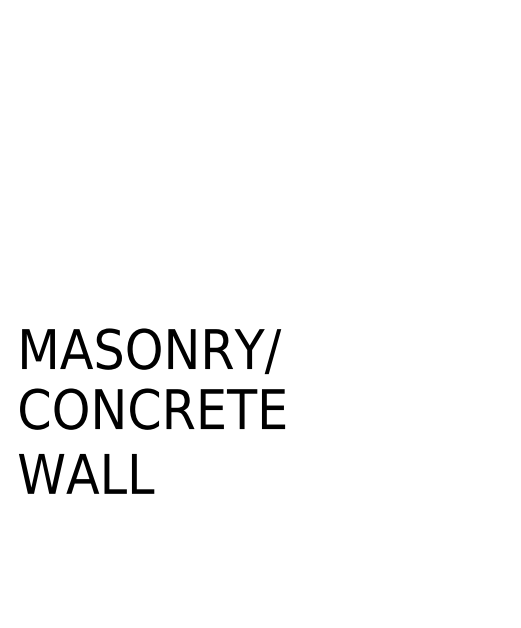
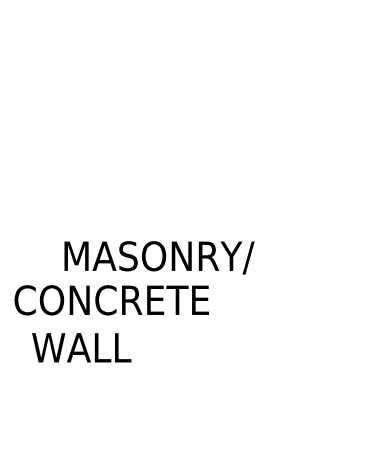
text: (151, 351) -> (159, 258), moved
text: (86, 473) -> (81, 347), moved

